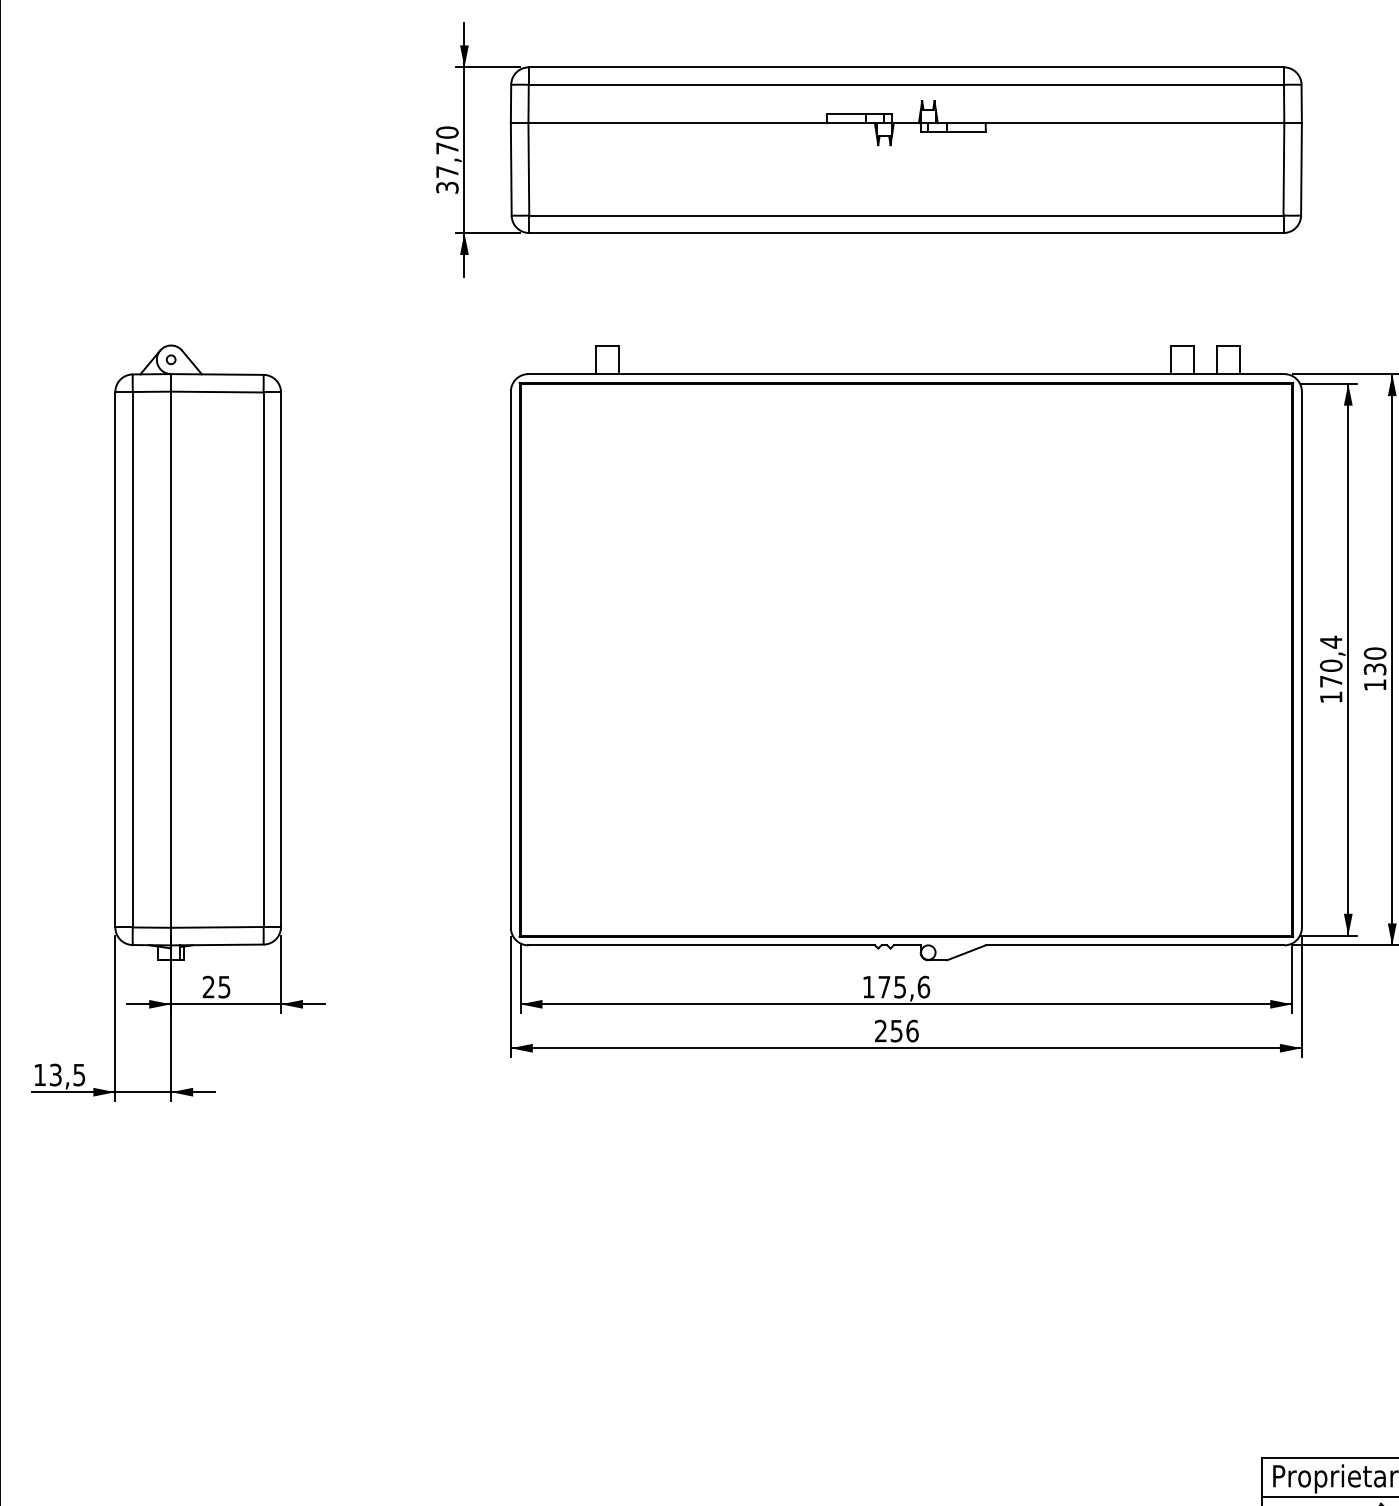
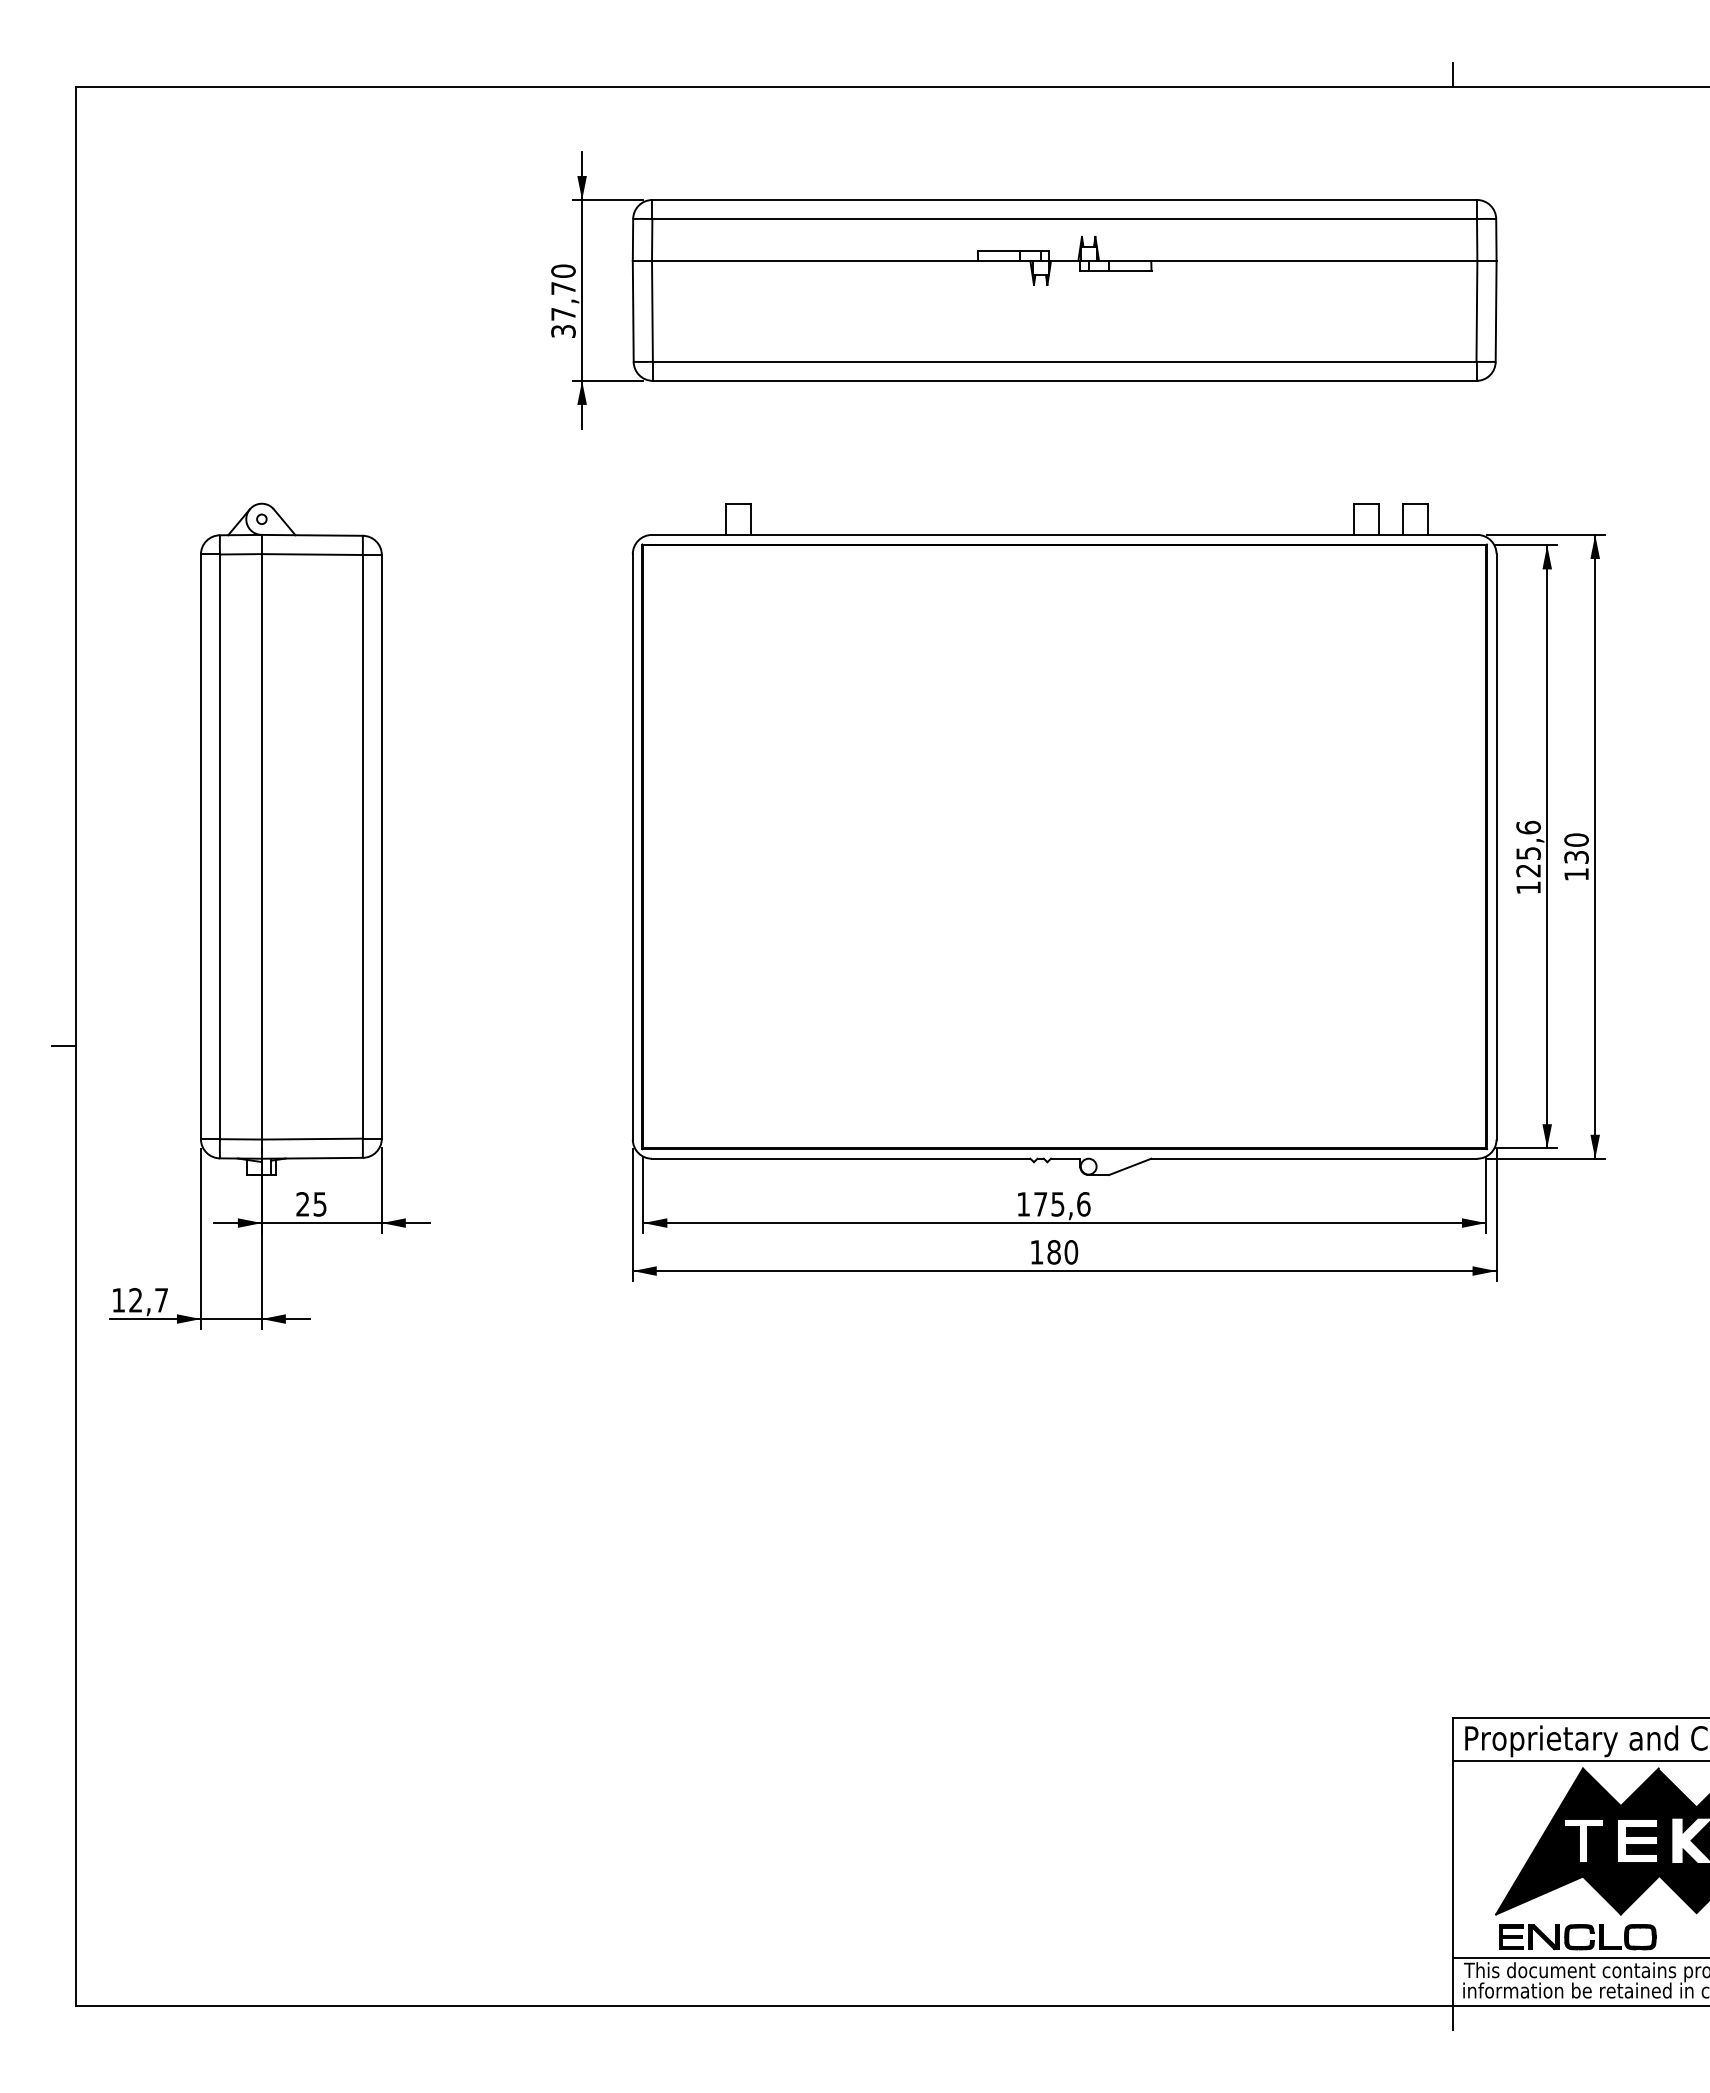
text: (1331, 661) -> (1528, 848), 170,4 -> 125,6
text: (897, 1031) -> (1054, 1252), 256 -> 180
text: (67, 1075) -> (148, 1300), 13,5 -> 12,7

